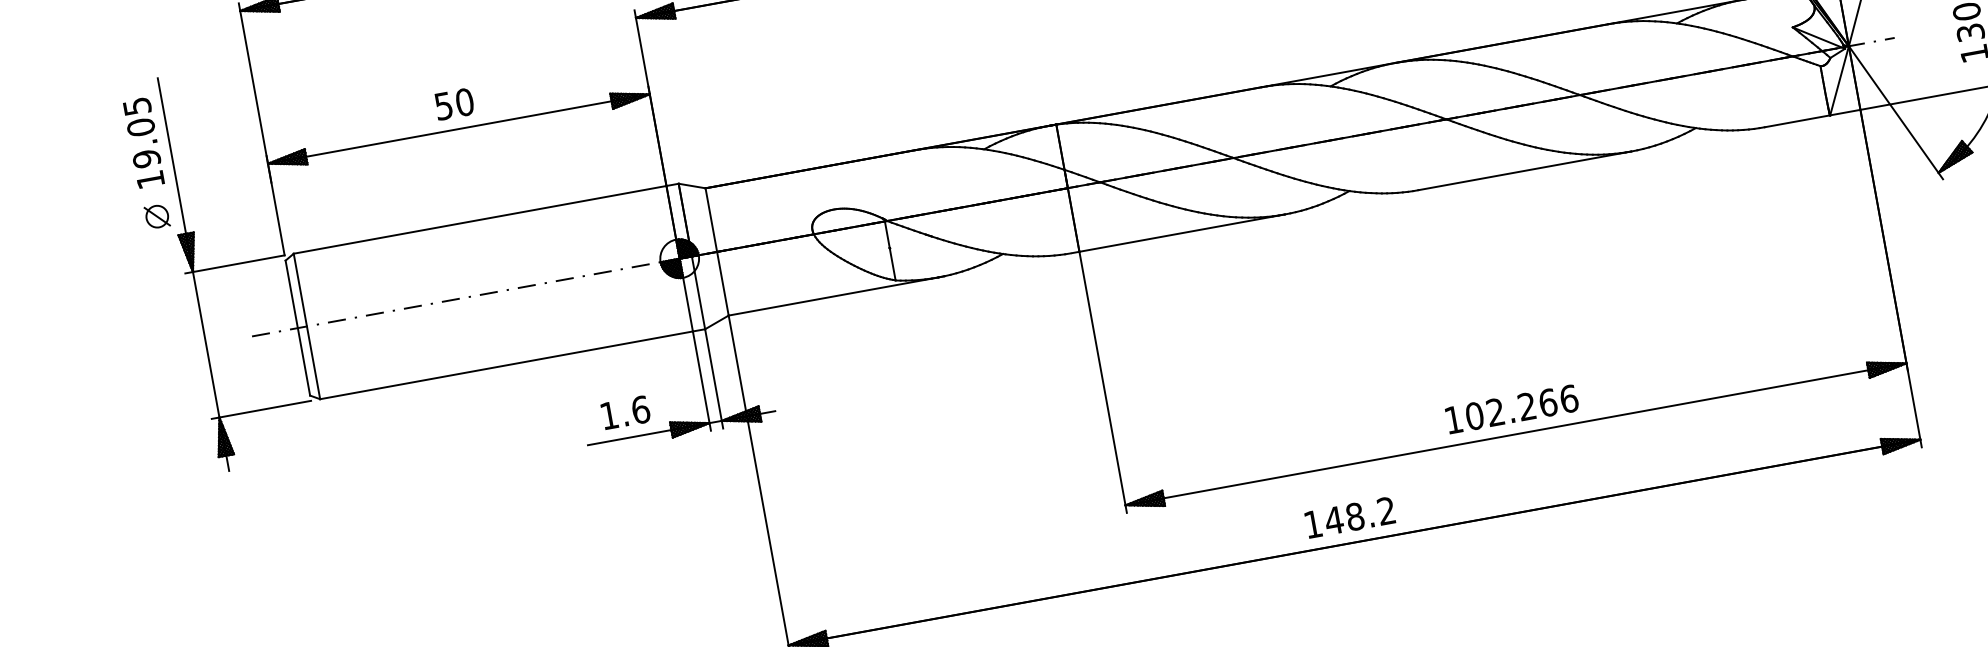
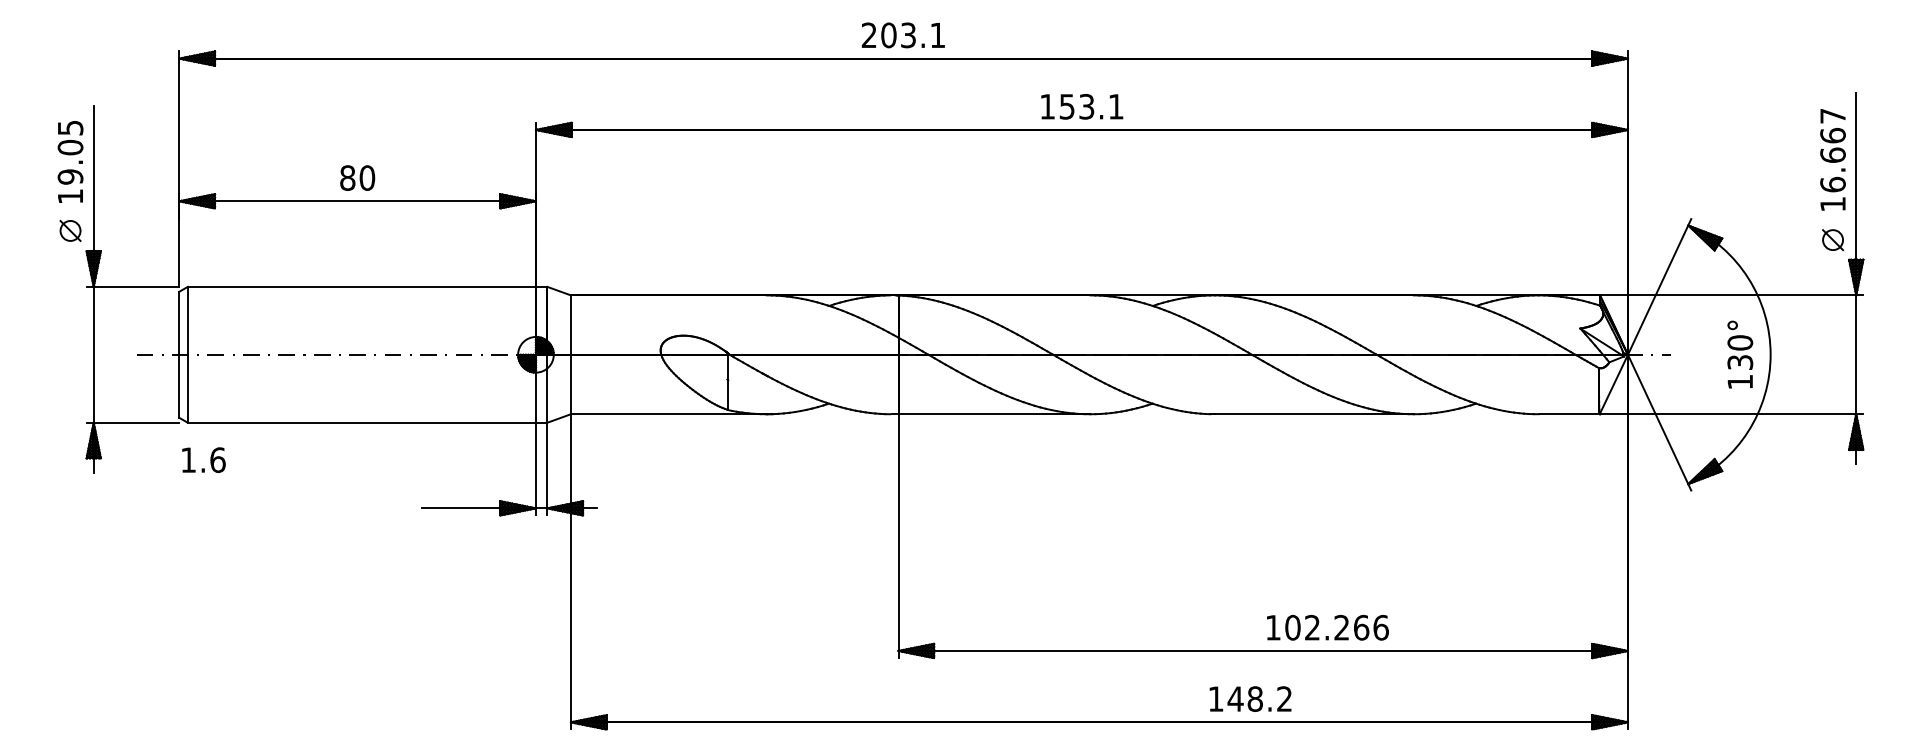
text: (443, 105) -> (347, 177), 50 -> 80
text: (1511, 409) -> (1327, 627), moved
text: (625, 412) -> (203, 459), moved
text: (1349, 517) -> (1250, 698), moved

